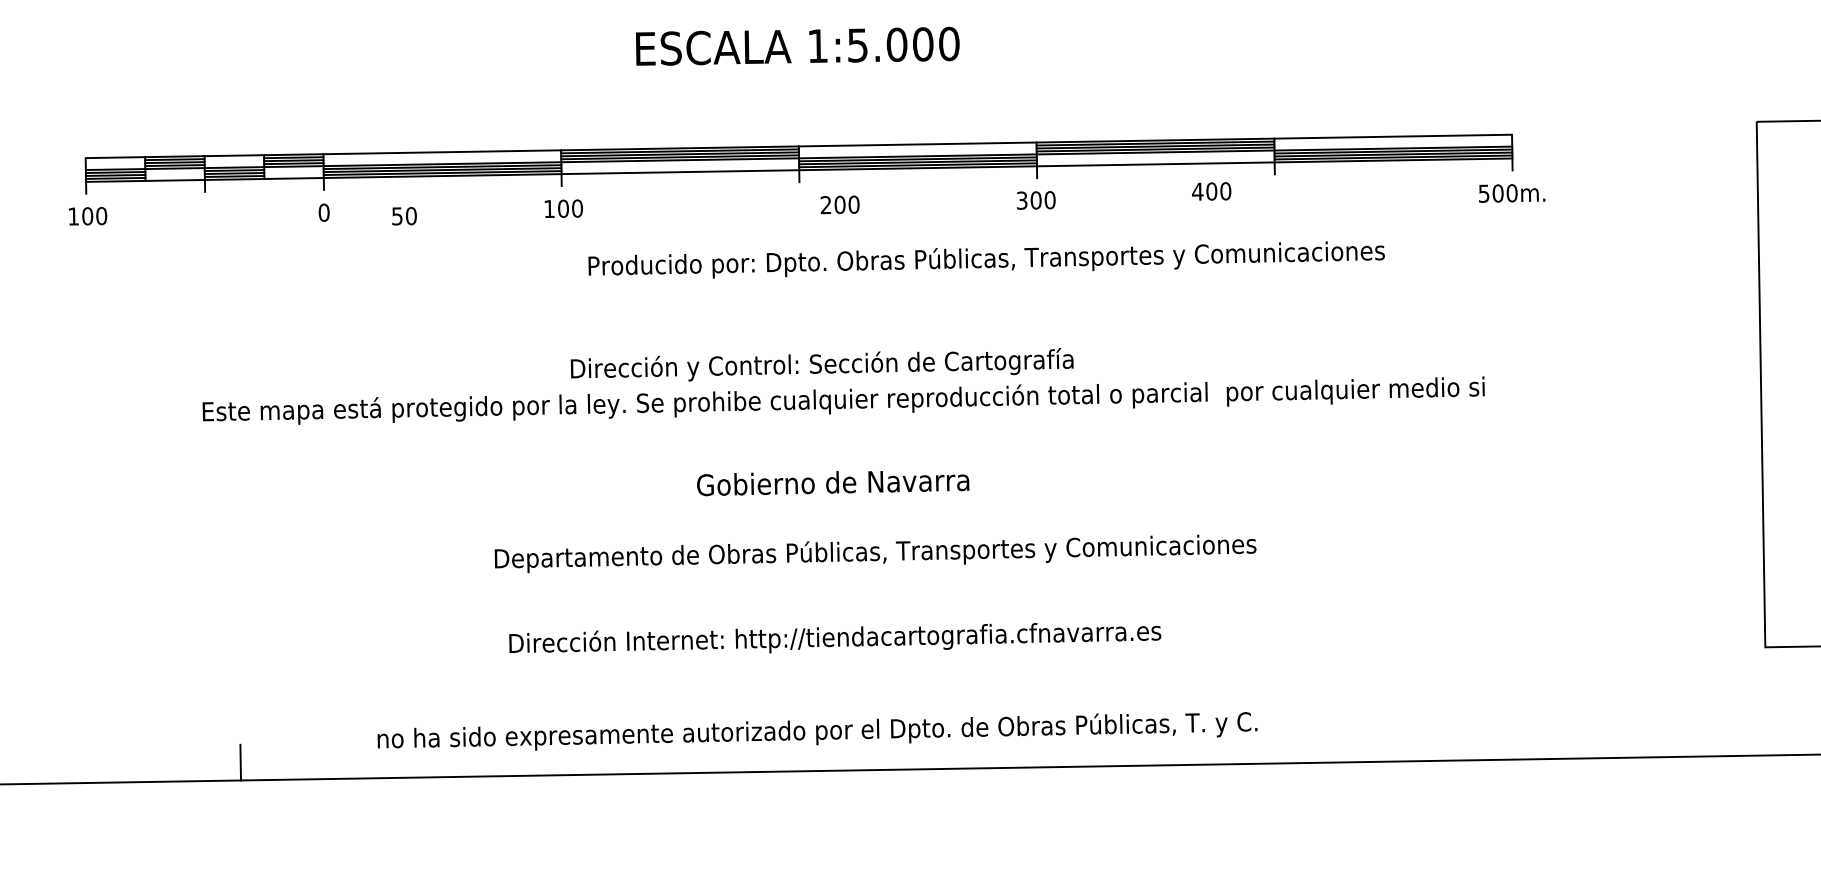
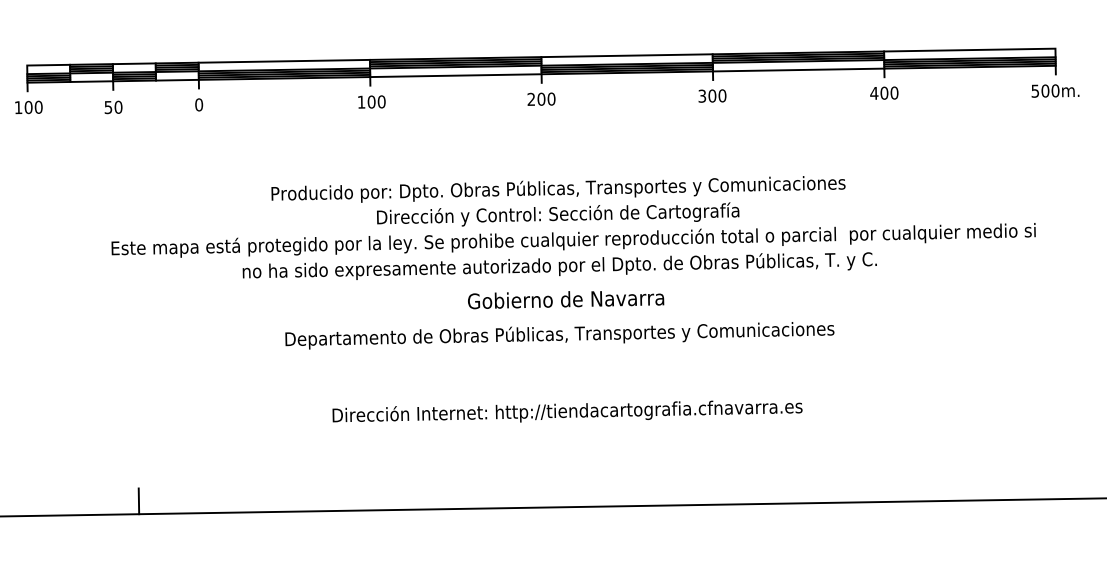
text: (1211, 191) -> (884, 93), moved
text: (839, 204) -> (541, 98), moved
text: (404, 216) -> (113, 107), moved
text: (986, 259) -> (558, 189), moved
text: (875, 553) -> (559, 335), moved
text: (817, 731) -> (559, 266), moved

